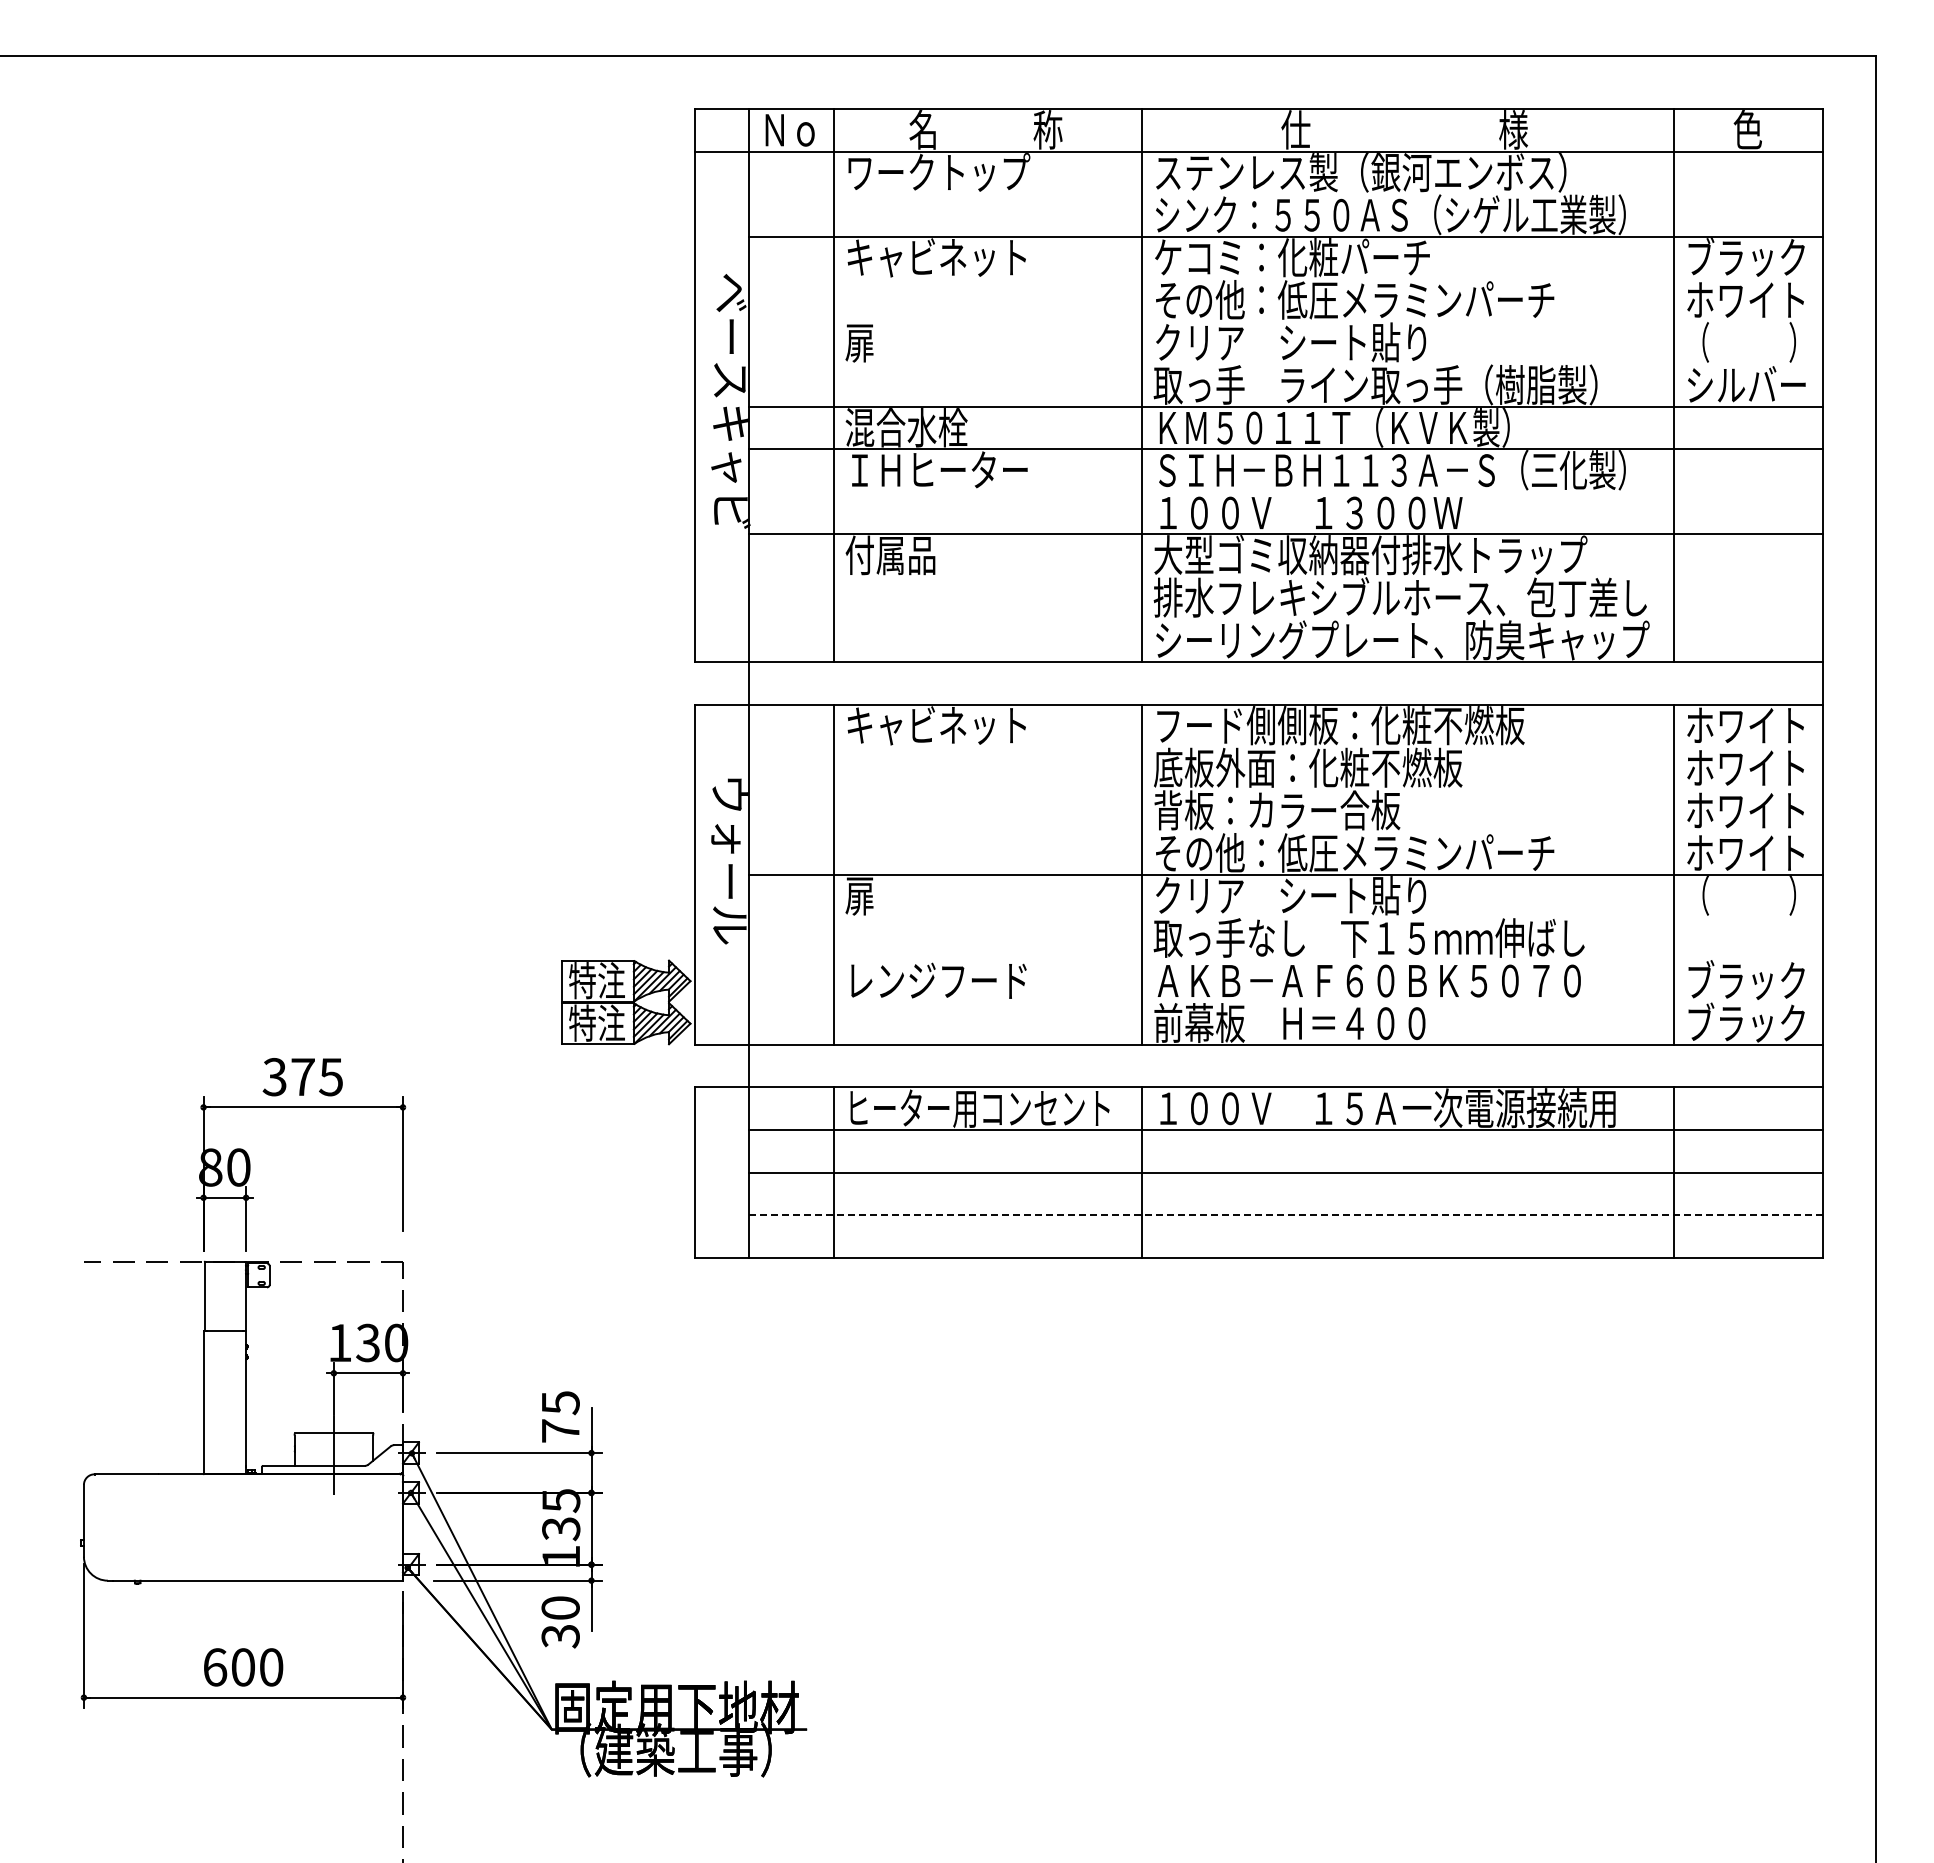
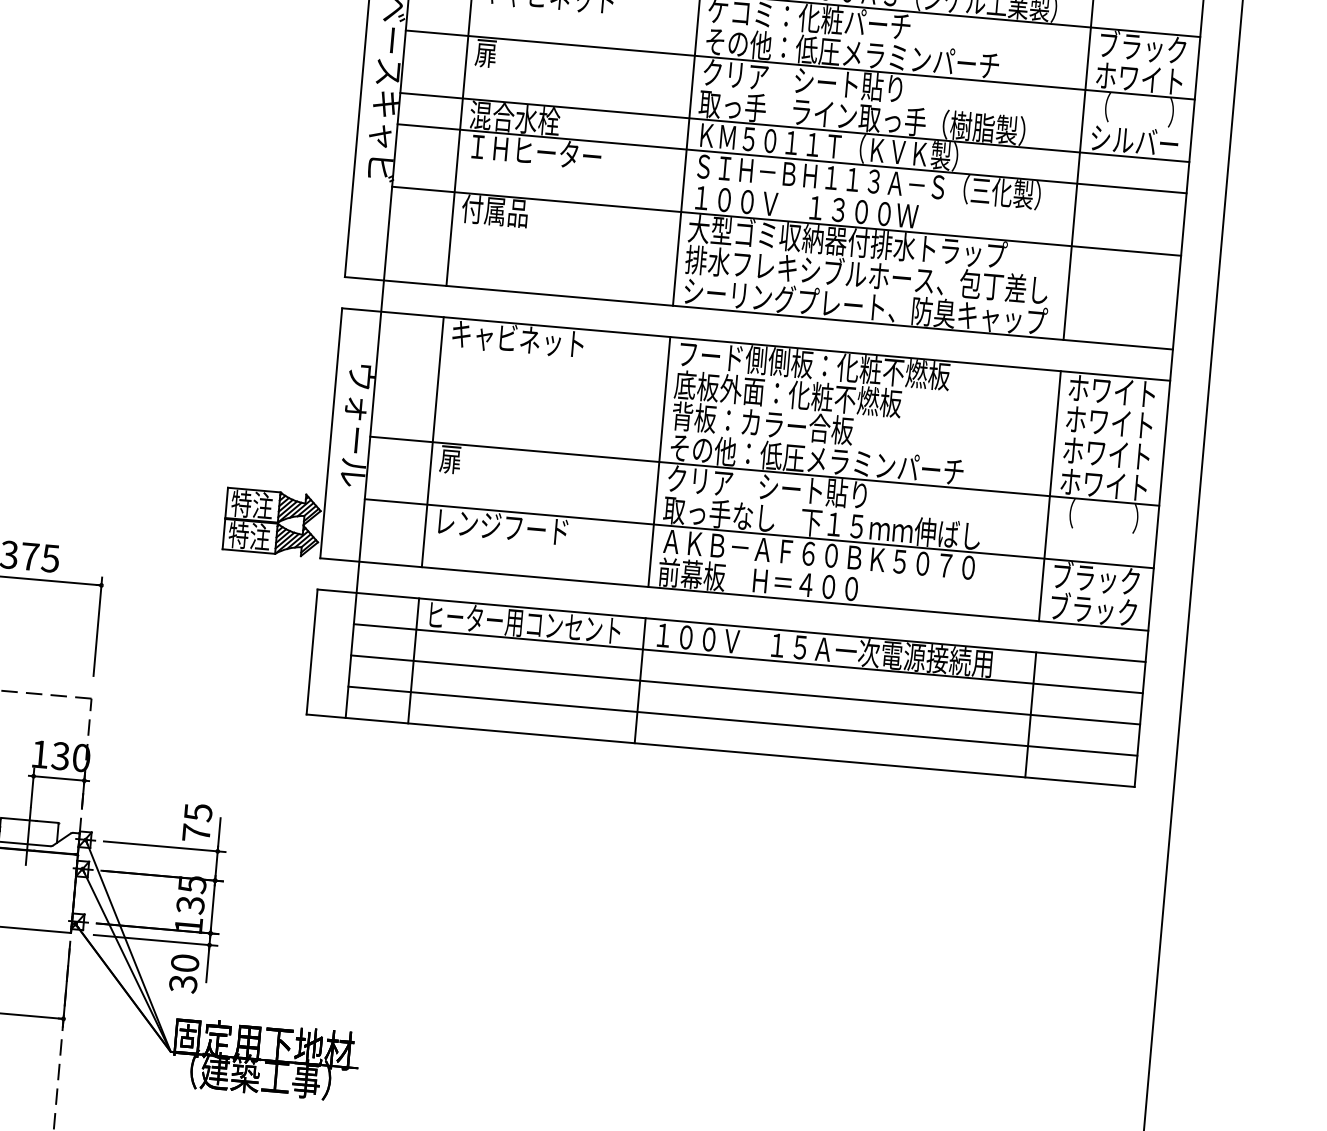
line: (1285, 321) -> (800, 64), added
line: (1285, 959) -> (759, 533), added
line: (1285, 1215) -> (742, 721), dashed -> solid

